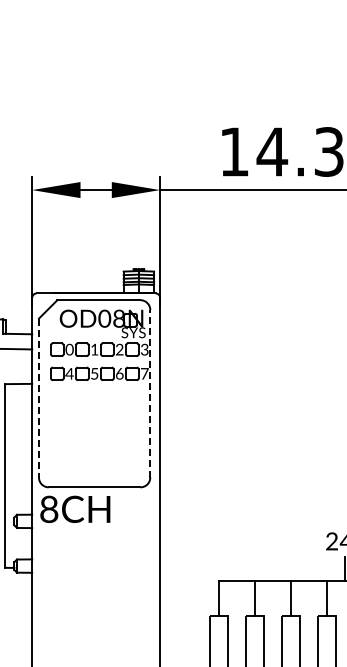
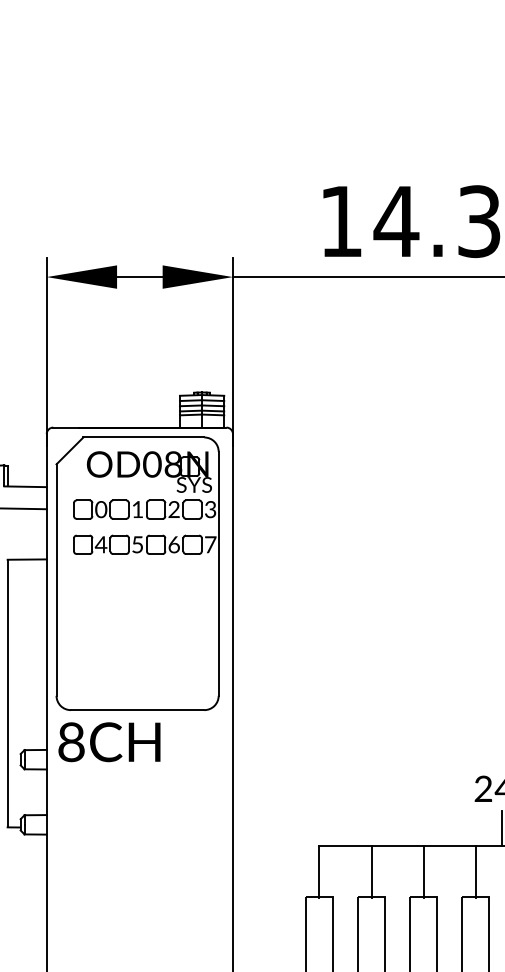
line: (150, 393) -> (218, 573), dashed -> solid
line: (38, 398) -> (55, 580), dashed -> solid

